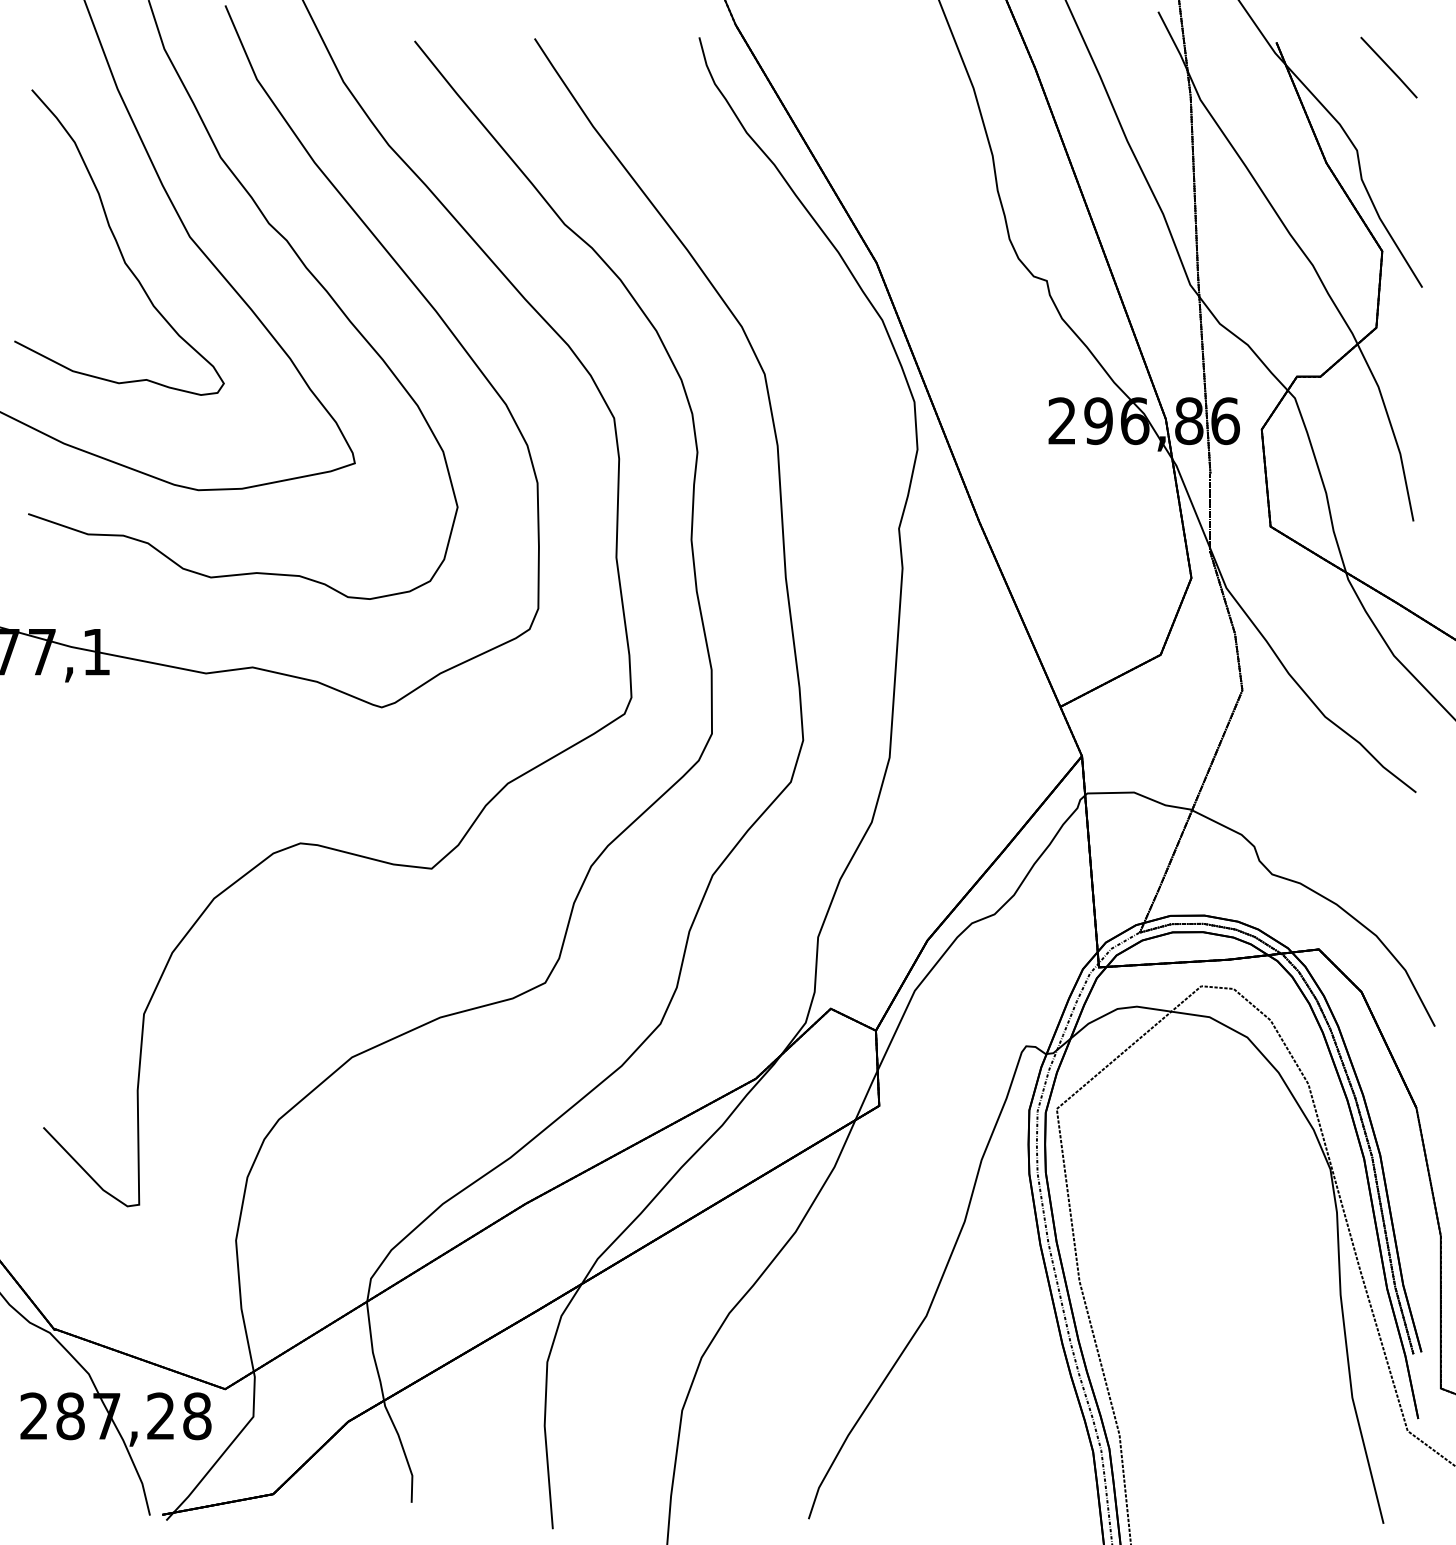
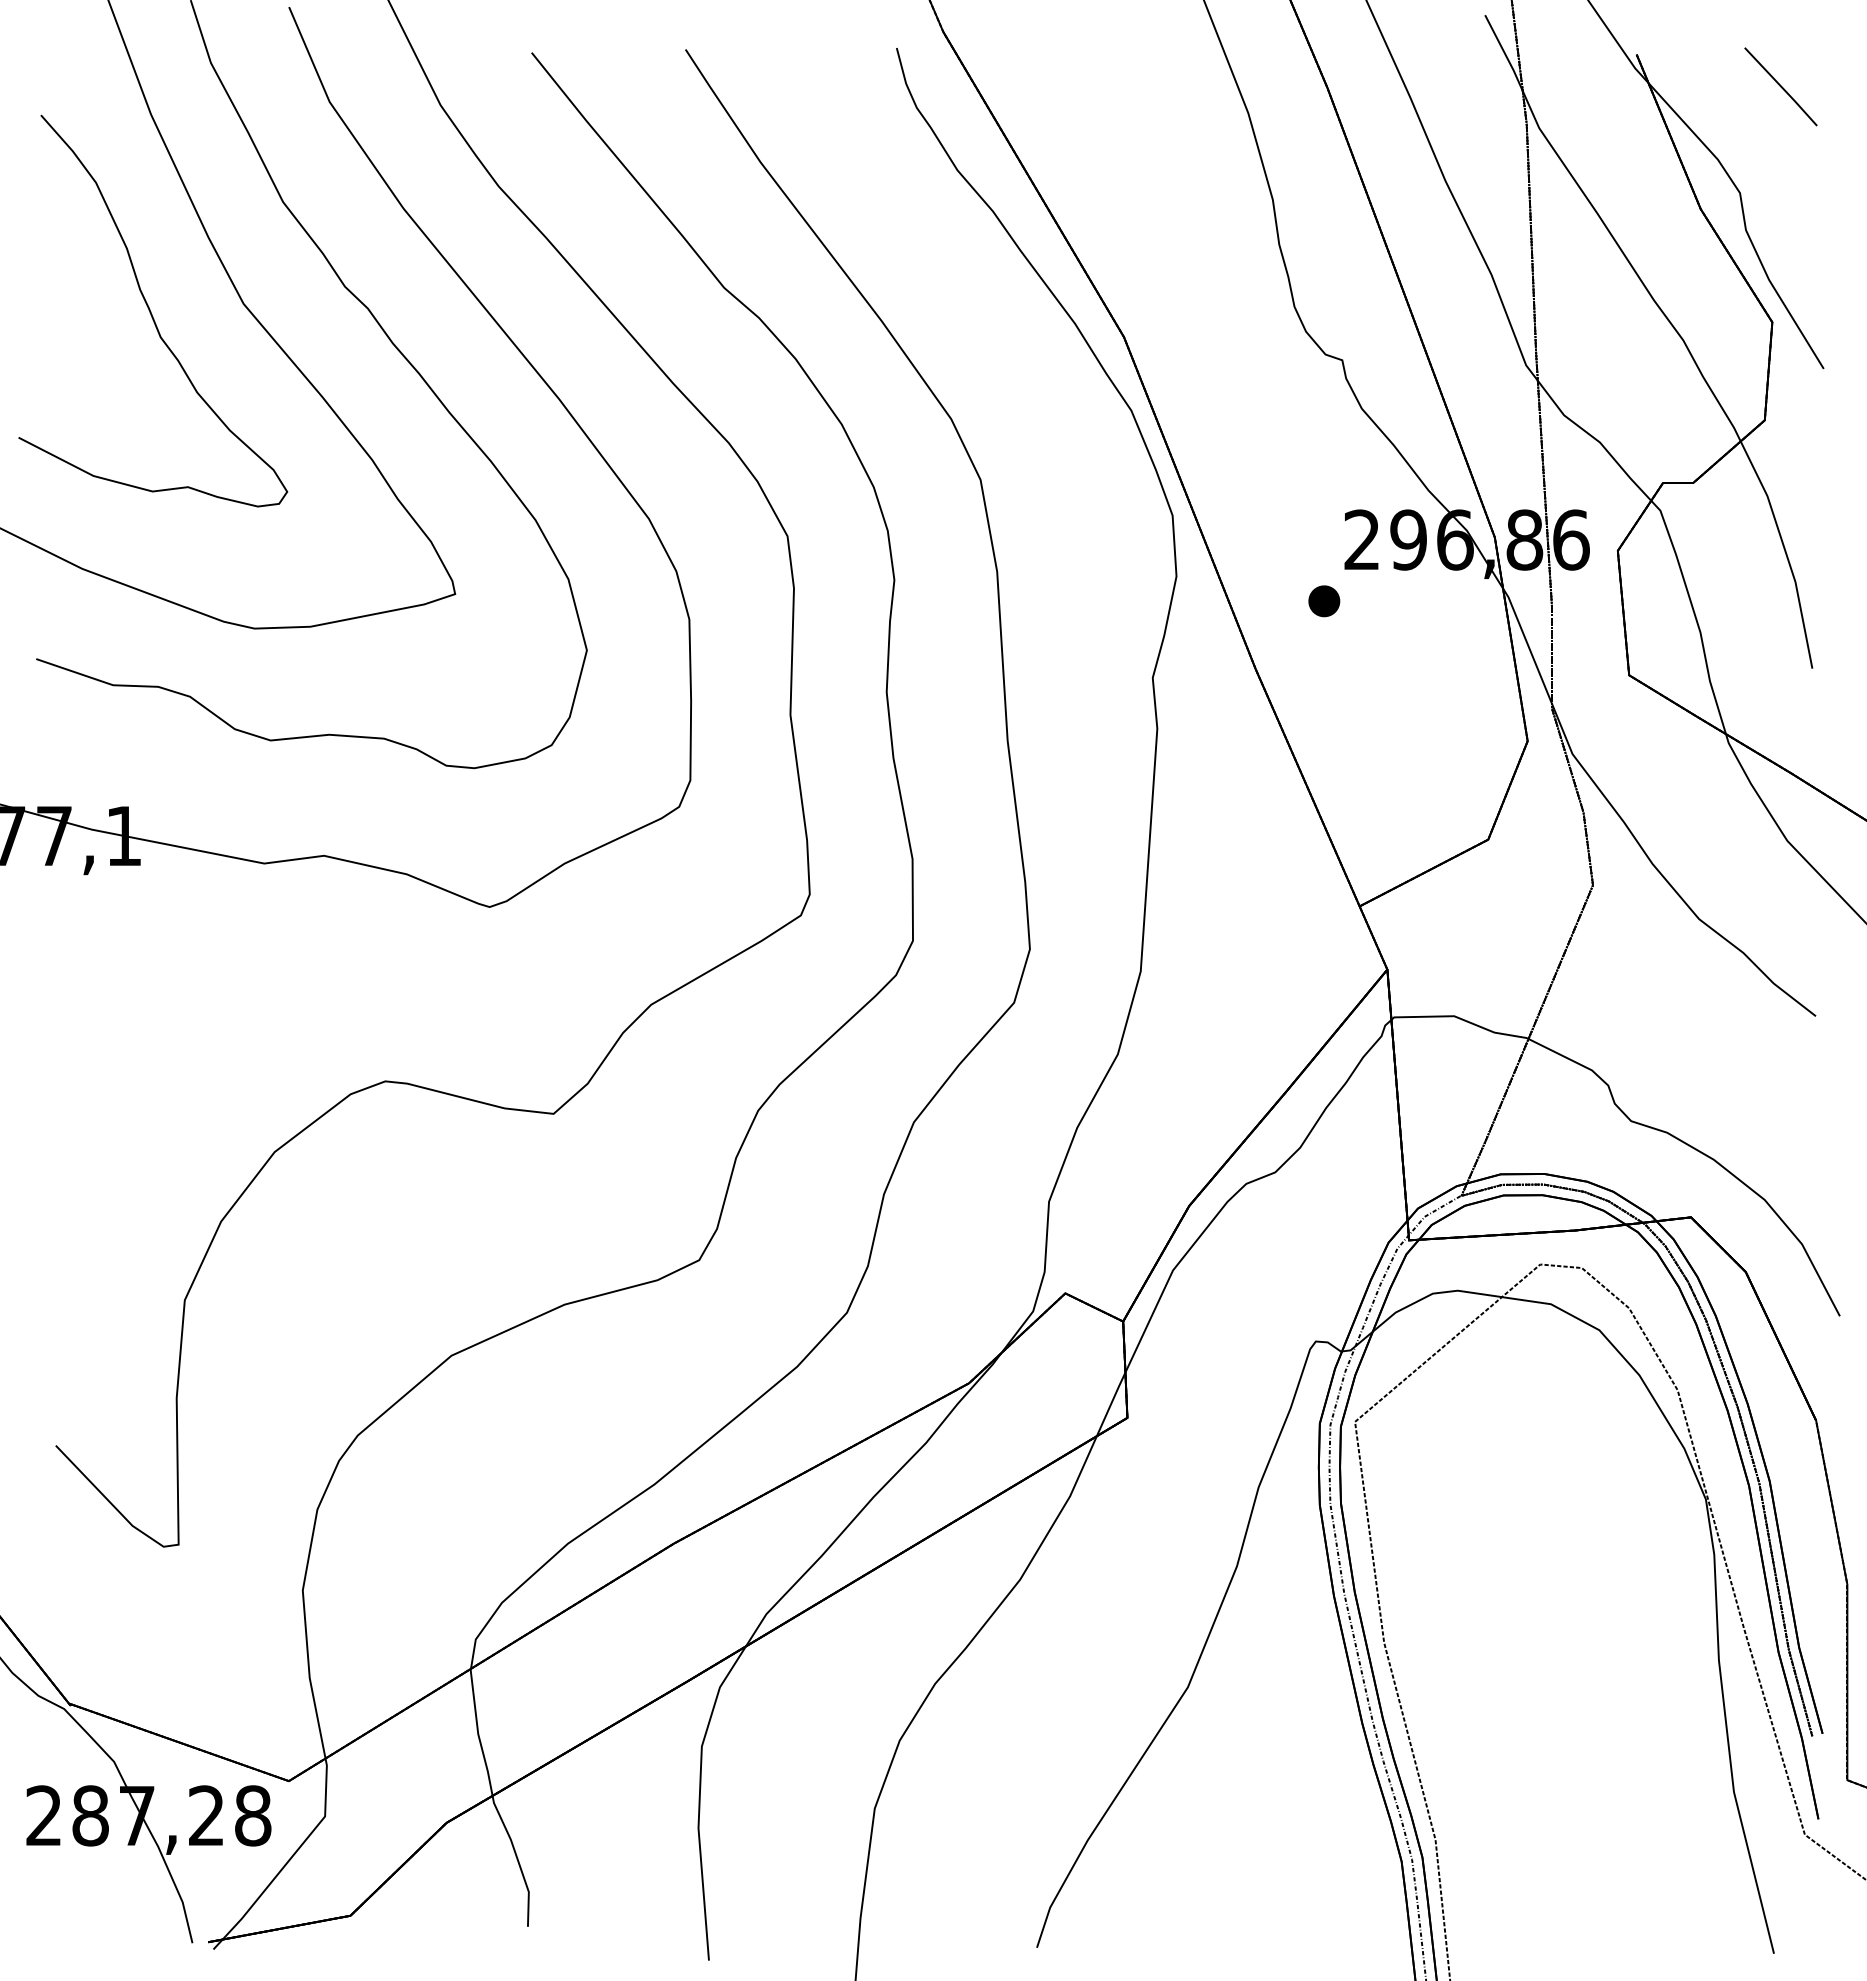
part: (1032, 469) -> (1324, 601), added

